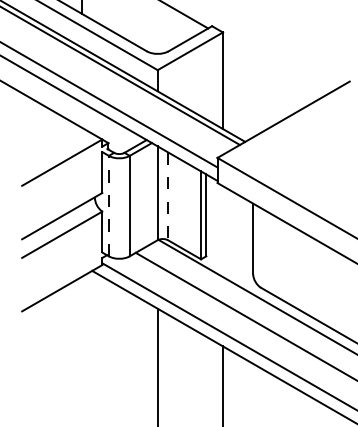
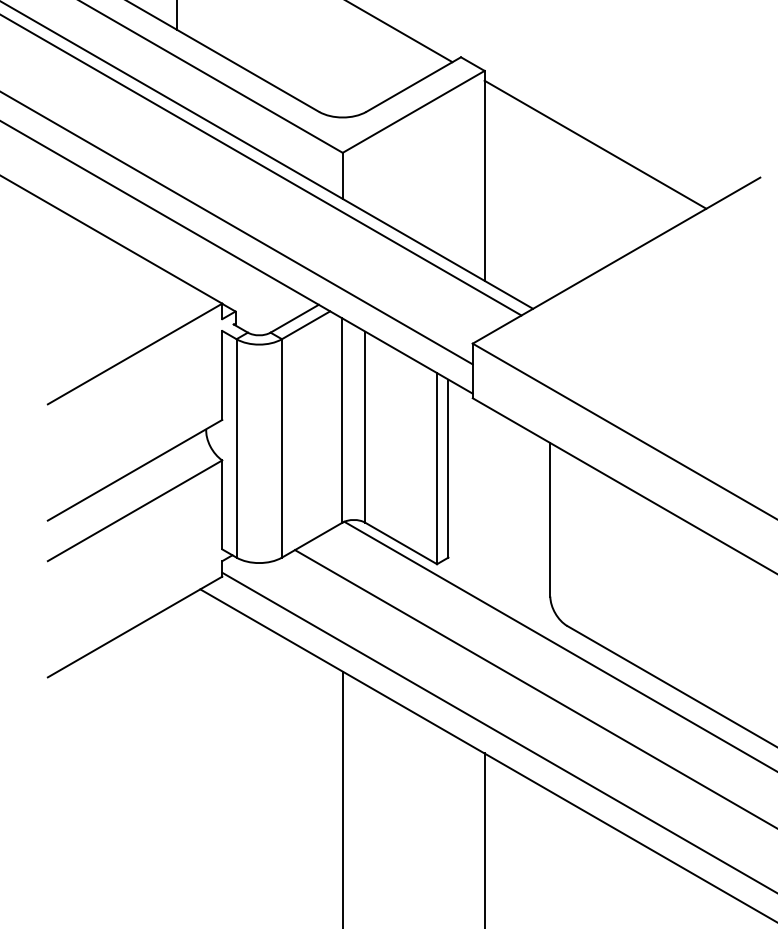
line: (273, 66) -> (594, 144), added
line: (168, 196) -> (366, 427), dashed -> solid
line: (108, 205) -> (235, 447), dashed -> solid

